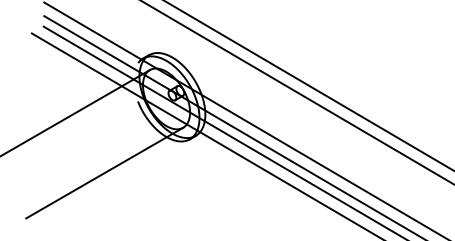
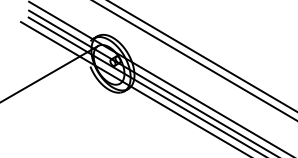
line: (104, 173) -> (68, 113), removed

